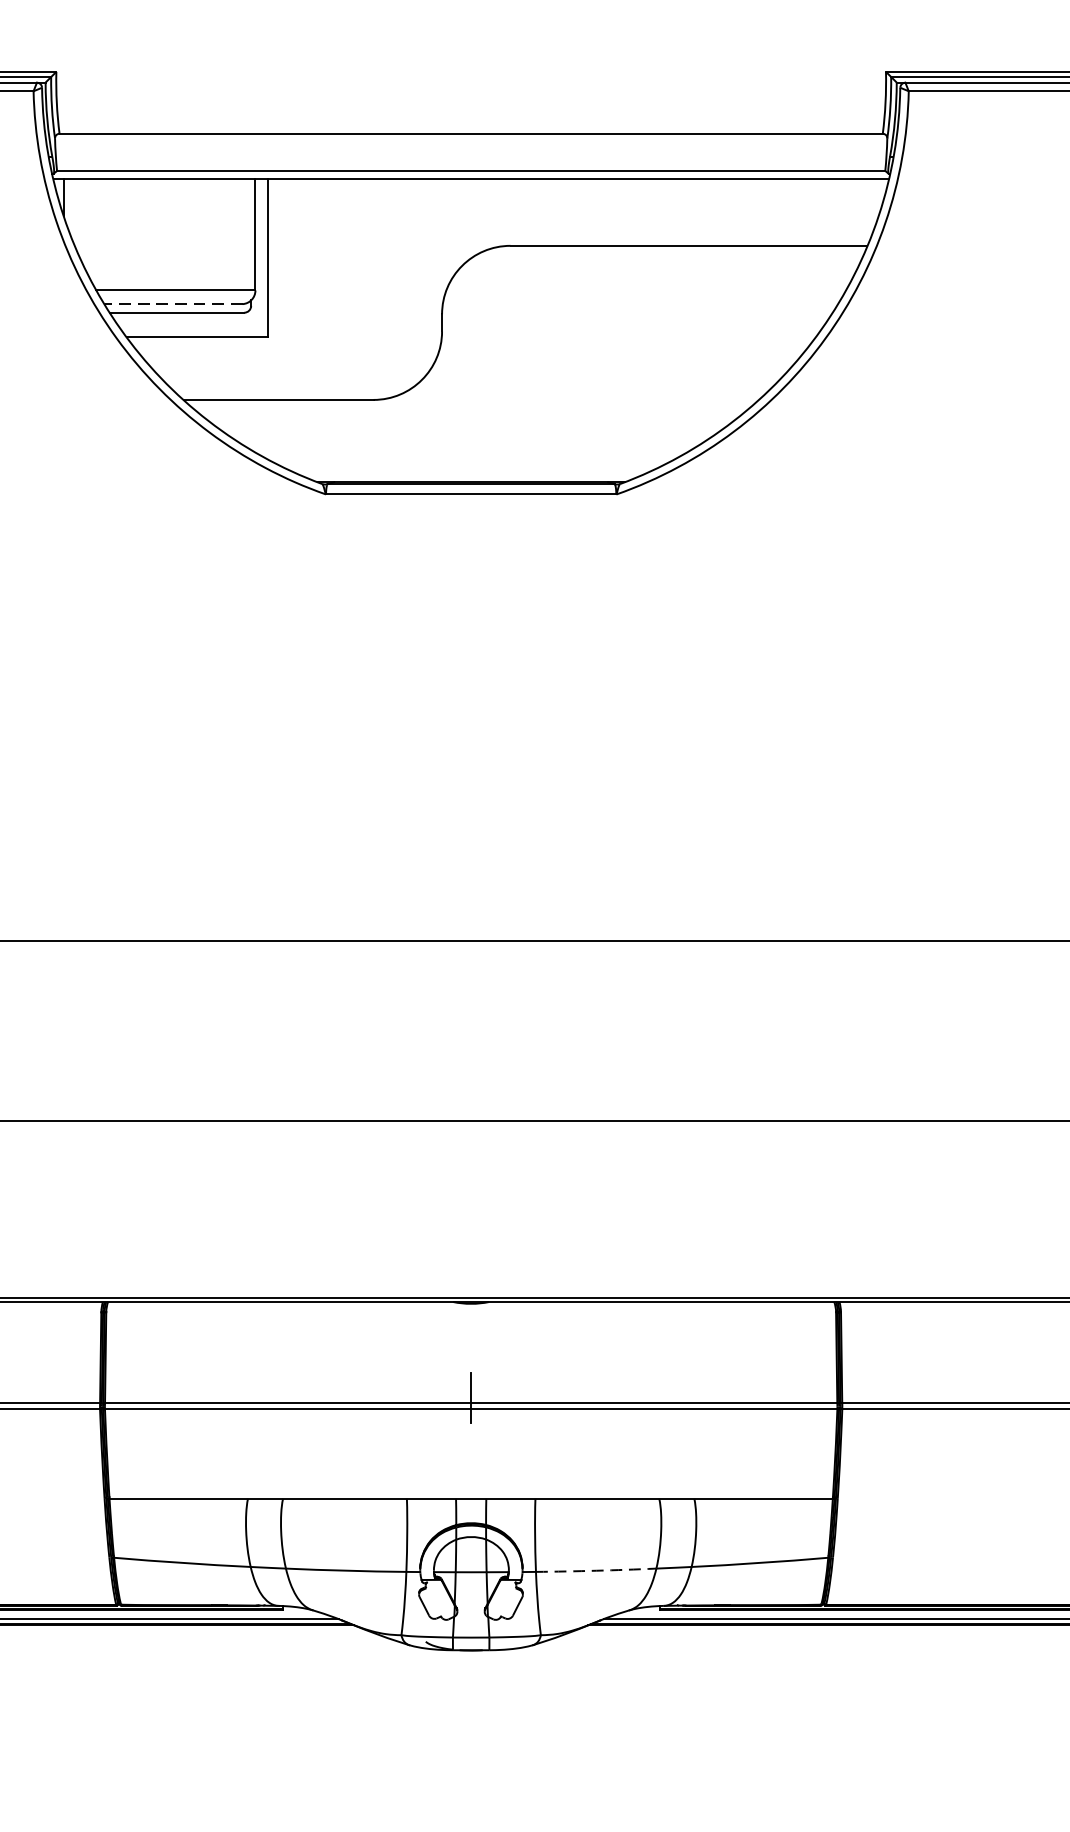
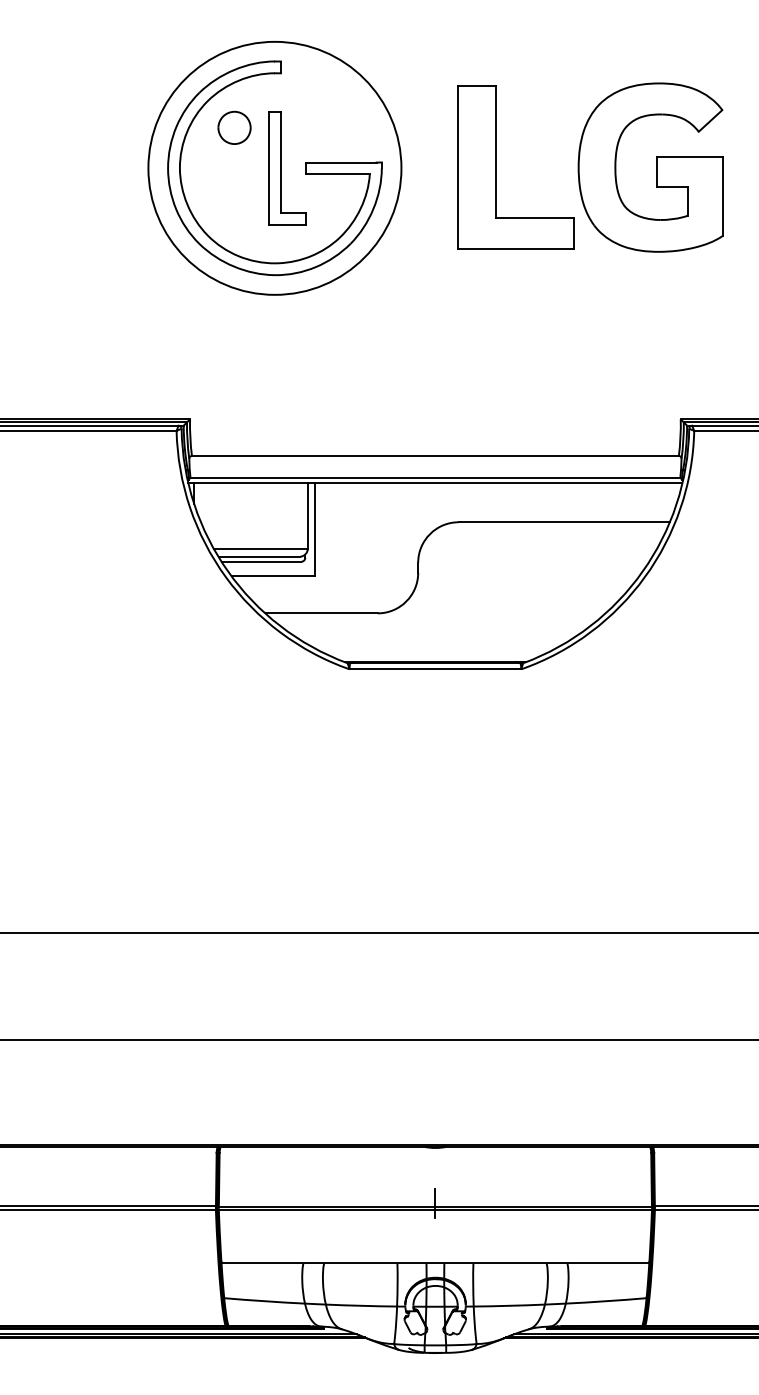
line: (173, 303) -> (259, 556), dashed -> solid
arc: (596, 1570) -> (509, 1305), dashed -> solid

